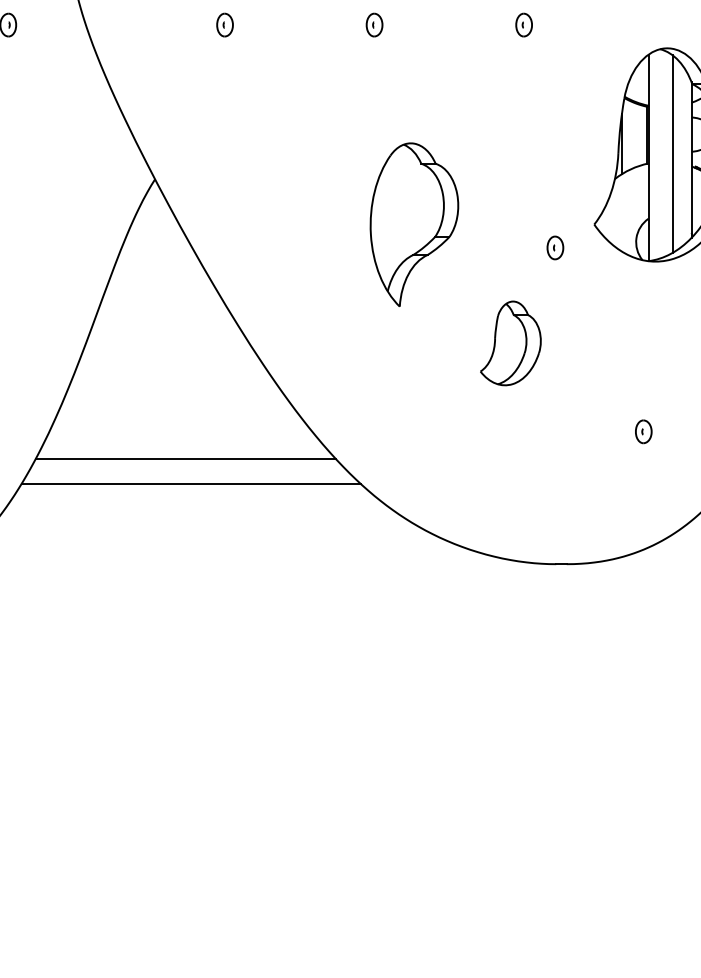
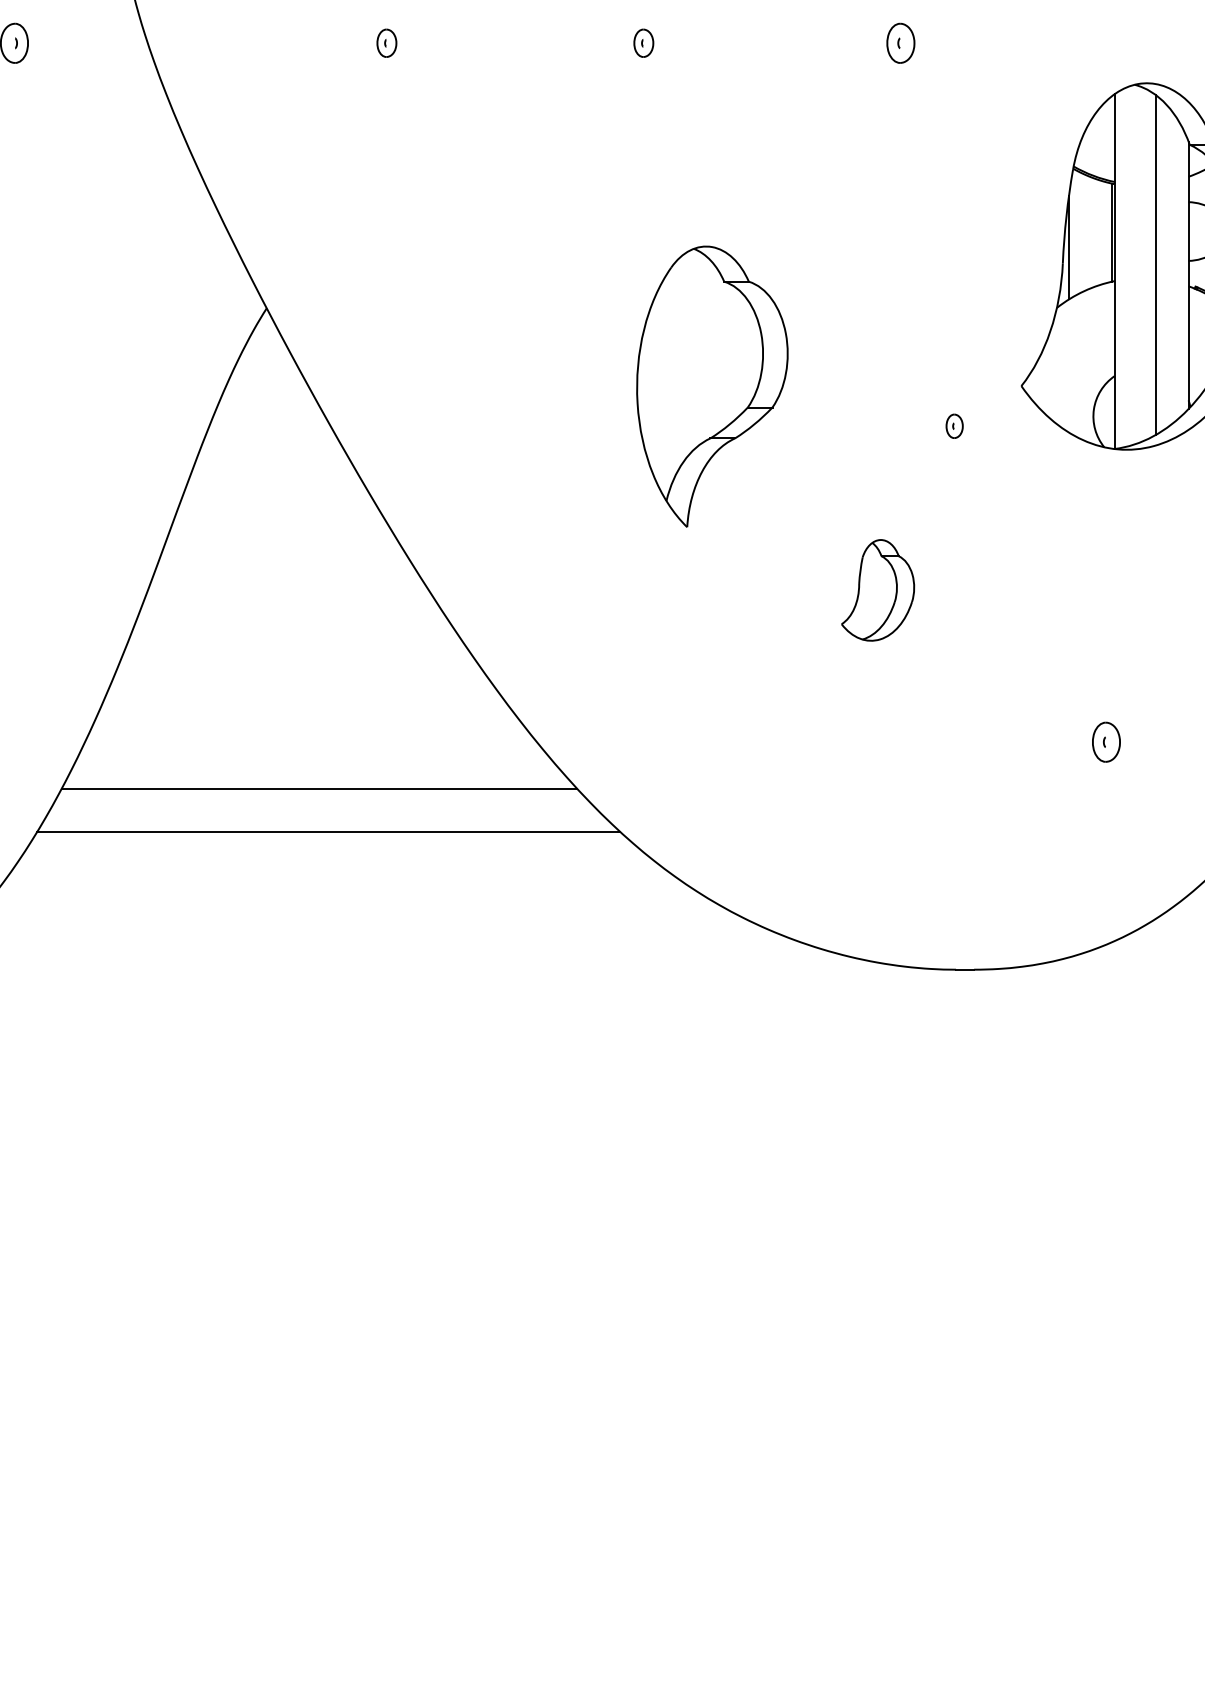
part: (224, 24) -> (385, 42), size x0.7
part: (374, 24) -> (643, 42), size x0.7
part: (555, 247) -> (954, 425), size x0.6
part: (510, 343) -> (877, 590), size x0.7

